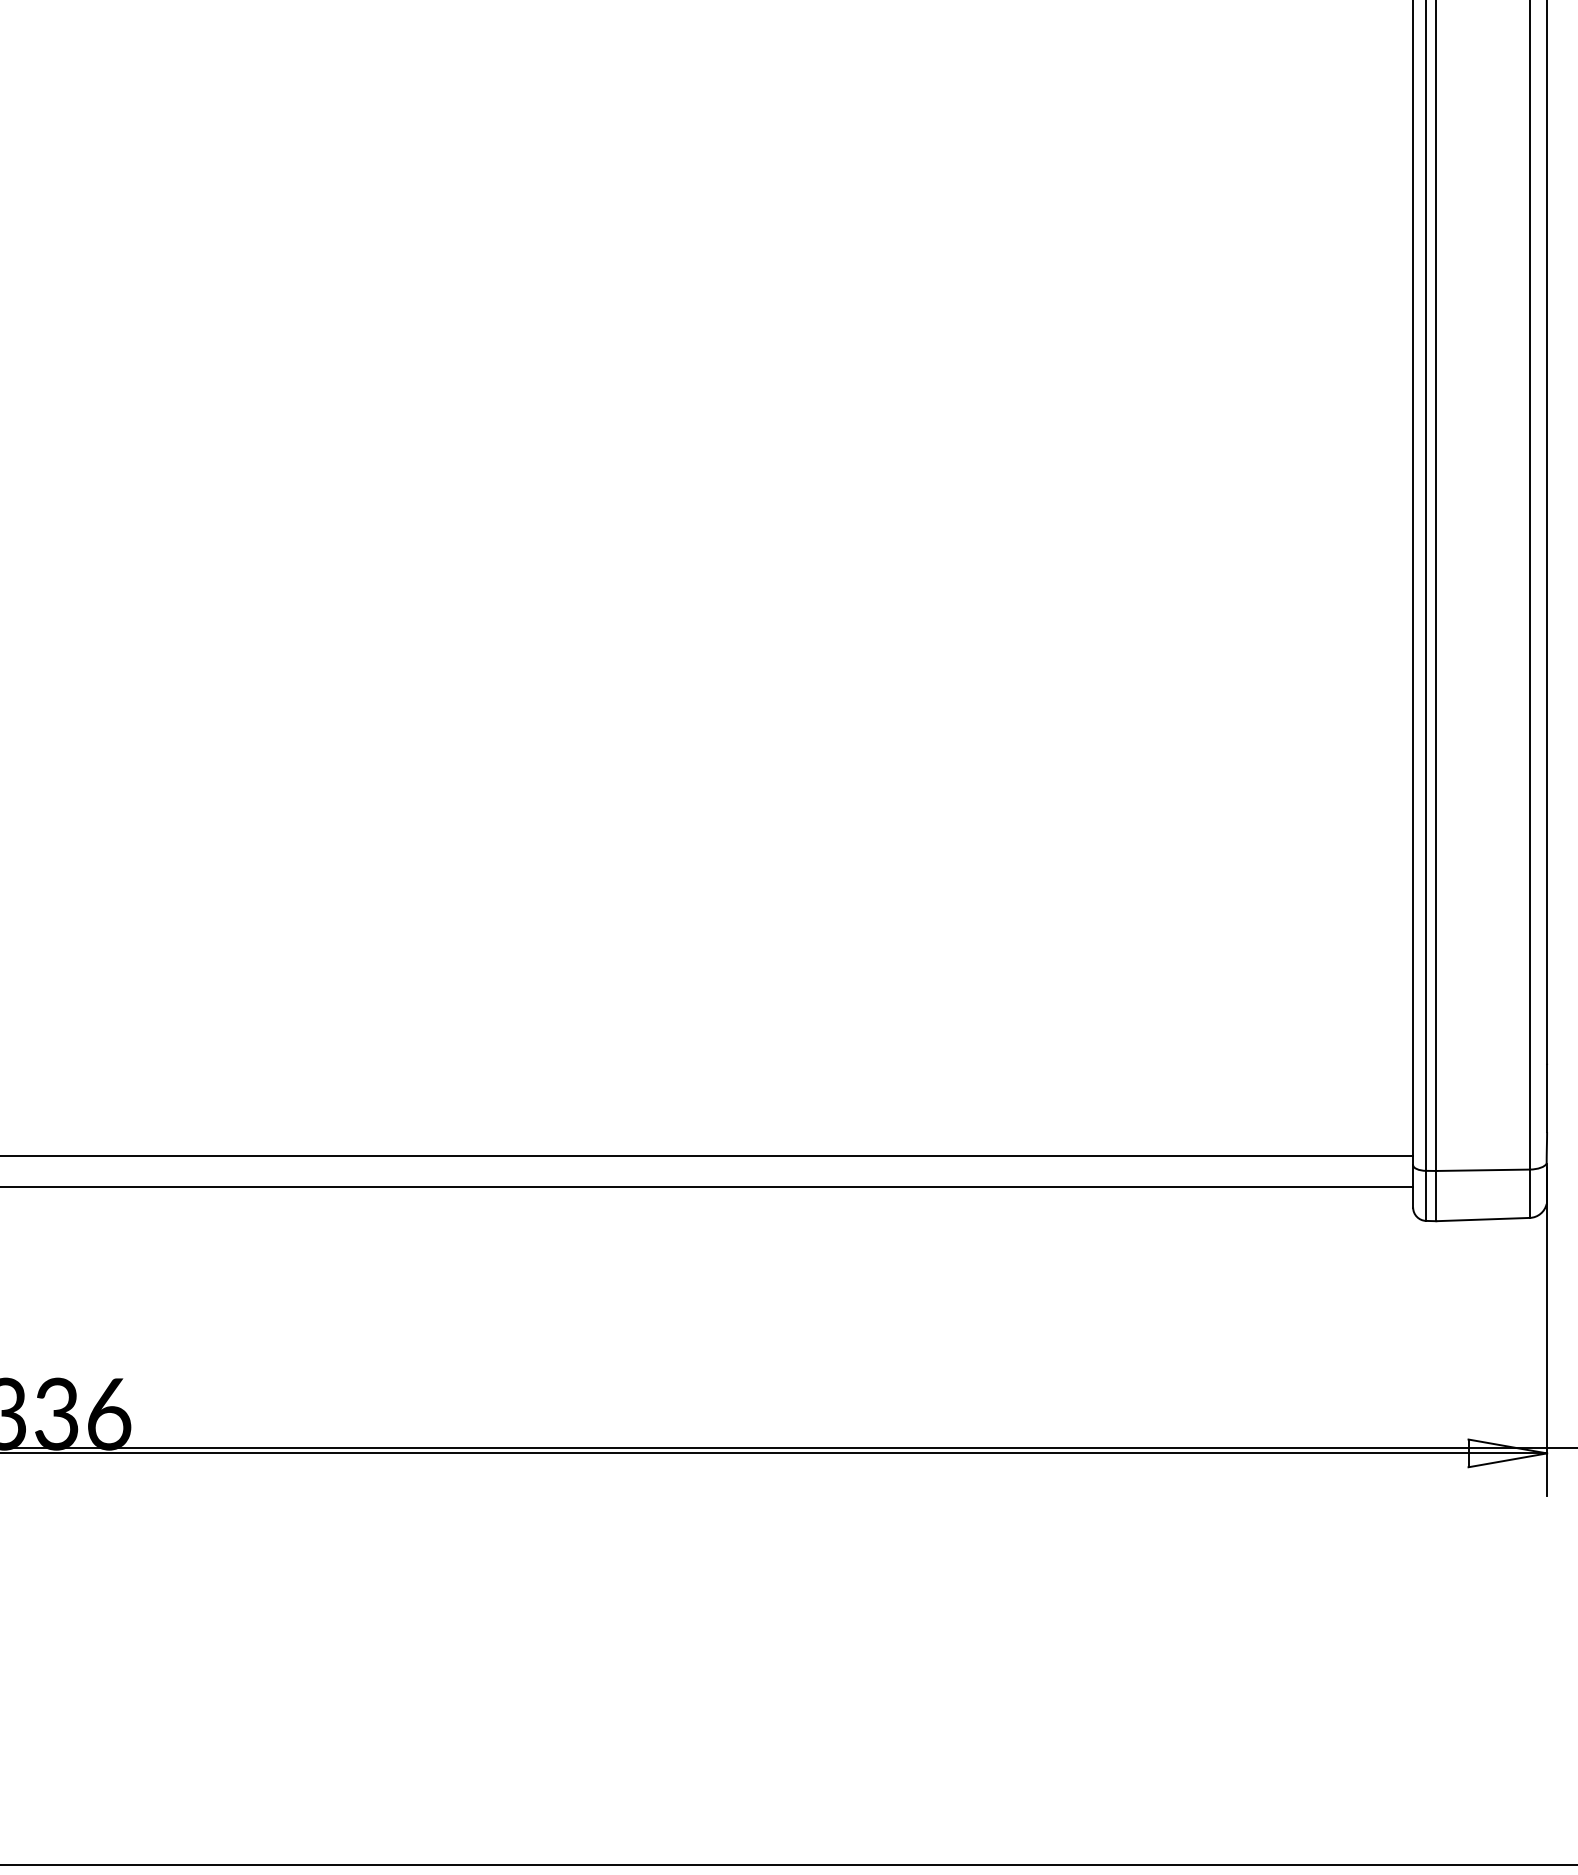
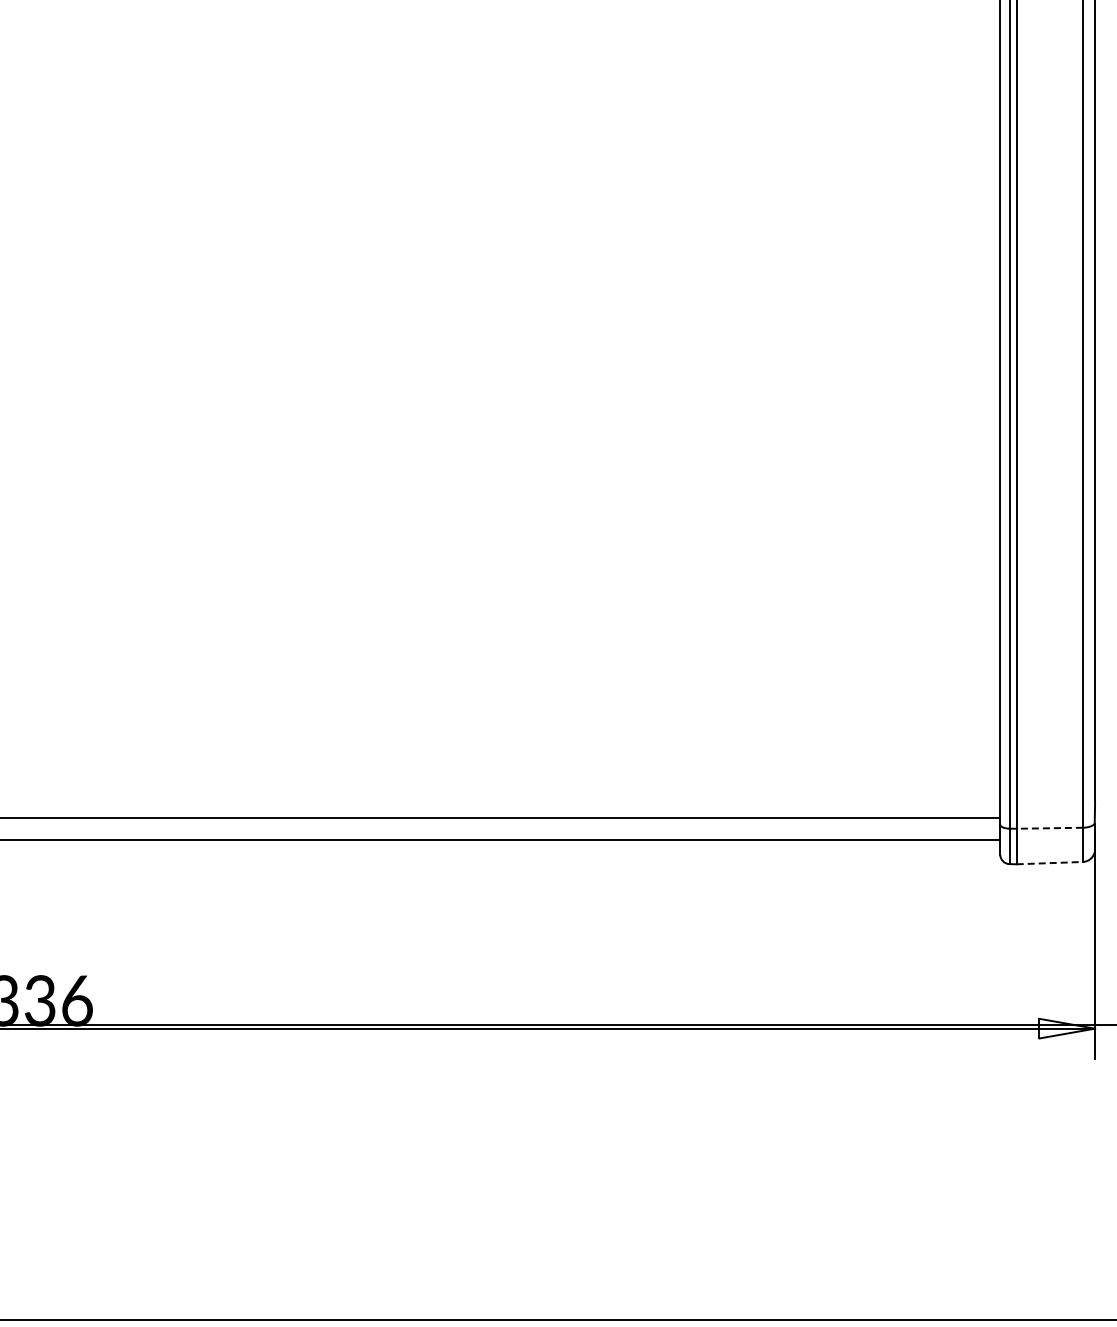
line: (1482, 1170) -> (1049, 828), solid -> dashed
line: (1484, 1220) -> (1050, 863), solid -> dashed

